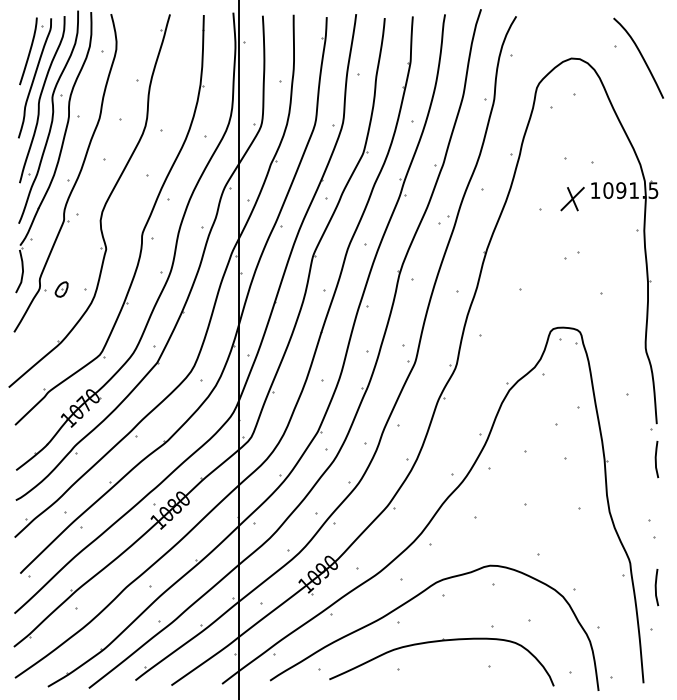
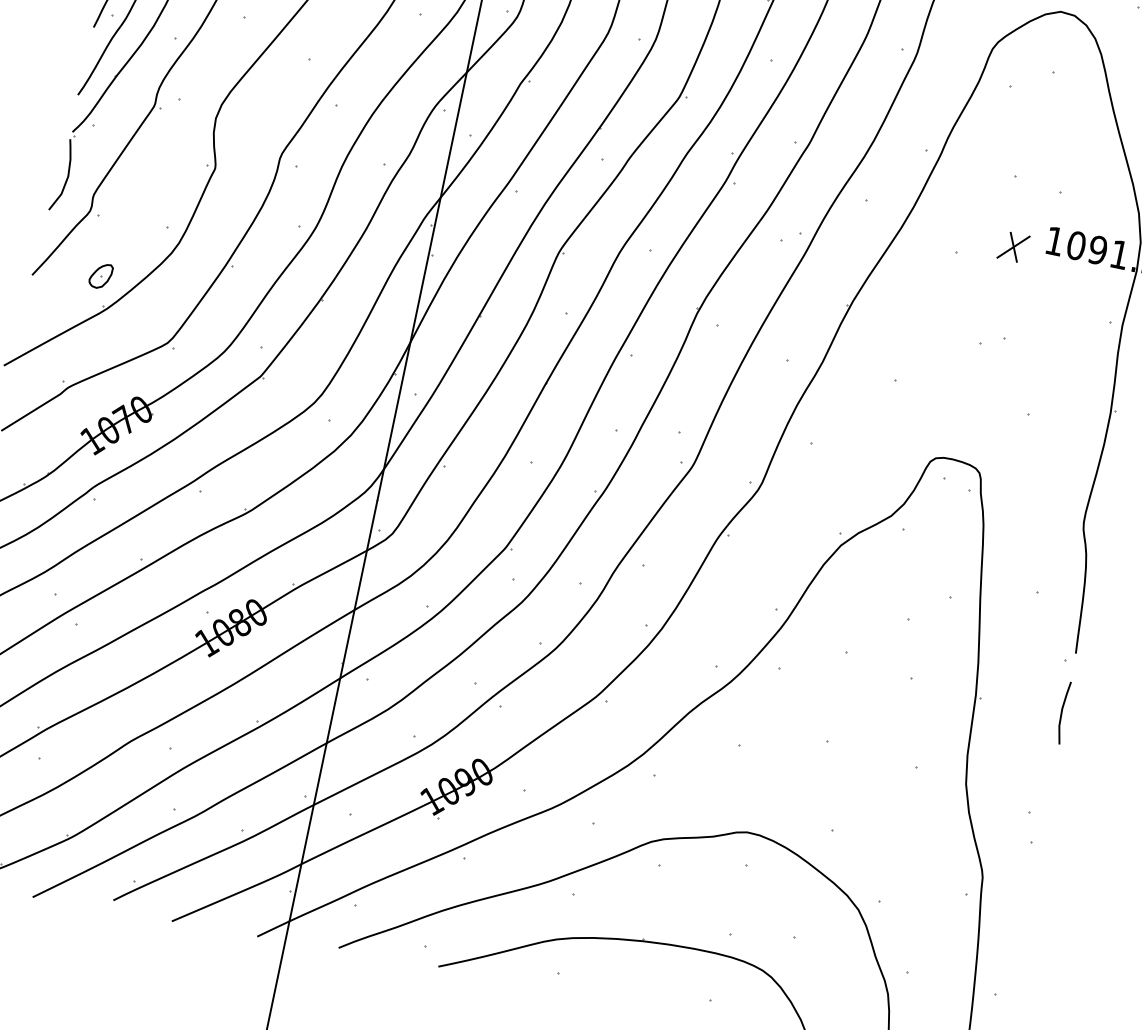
part: (572, 198) -> (1013, 246), size x0.71
part: (61, 289) -> (100, 275), moved
line: (656, 587) -> (1018, 927), removed

